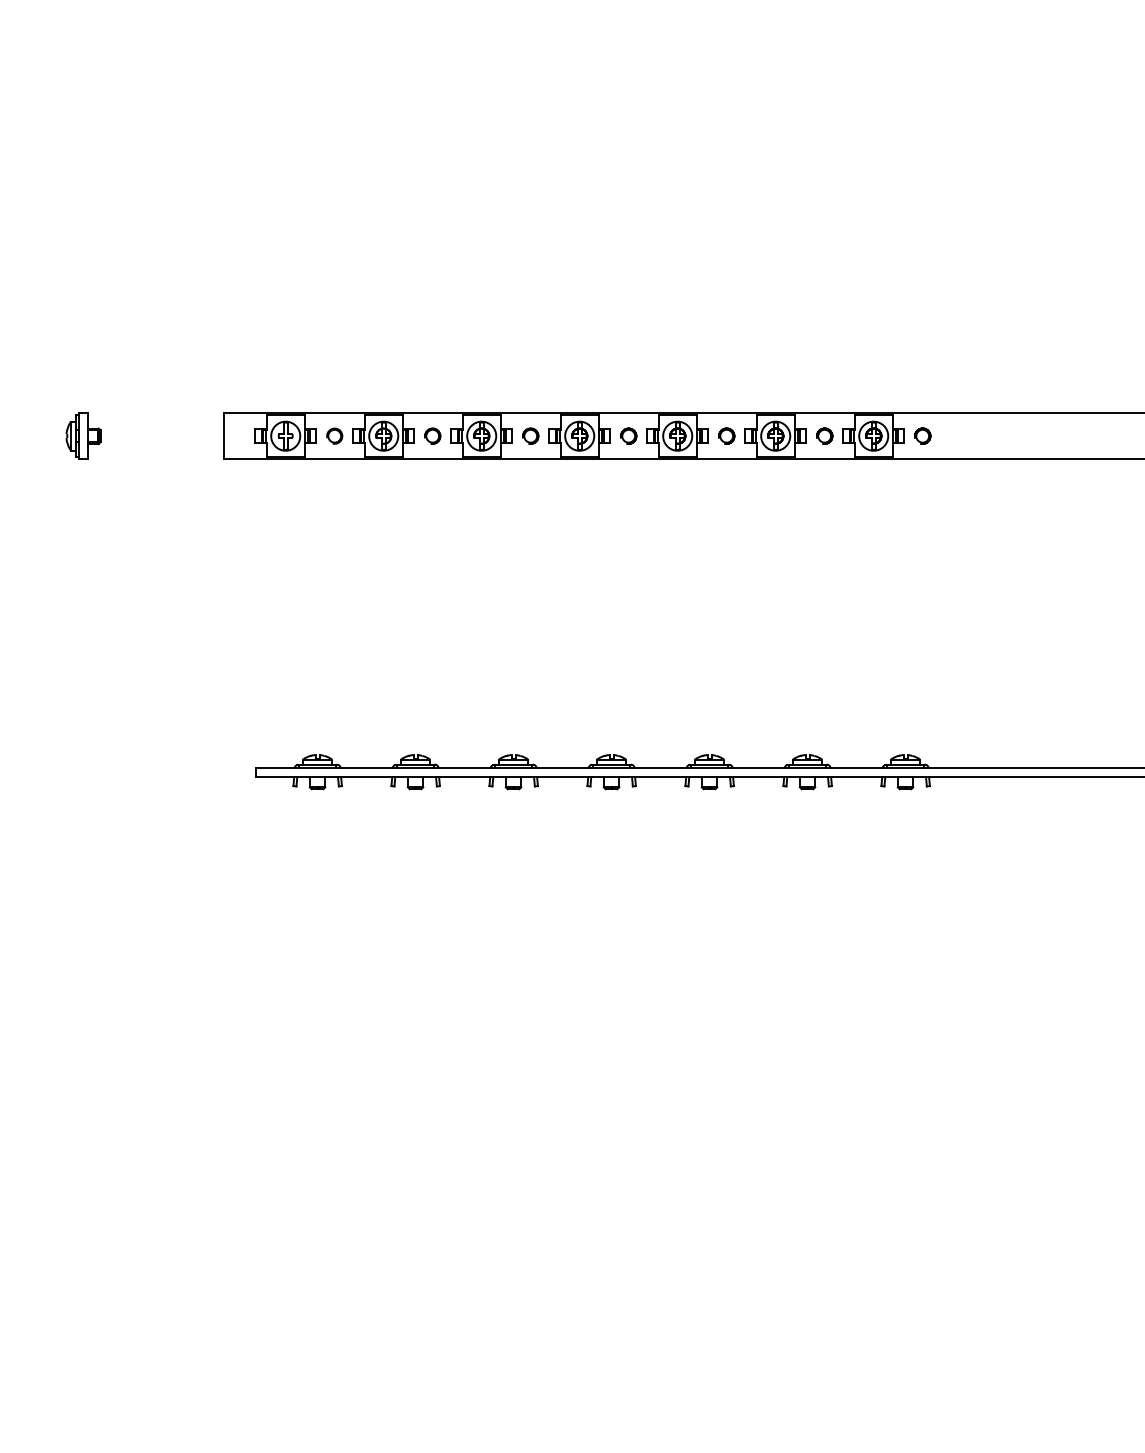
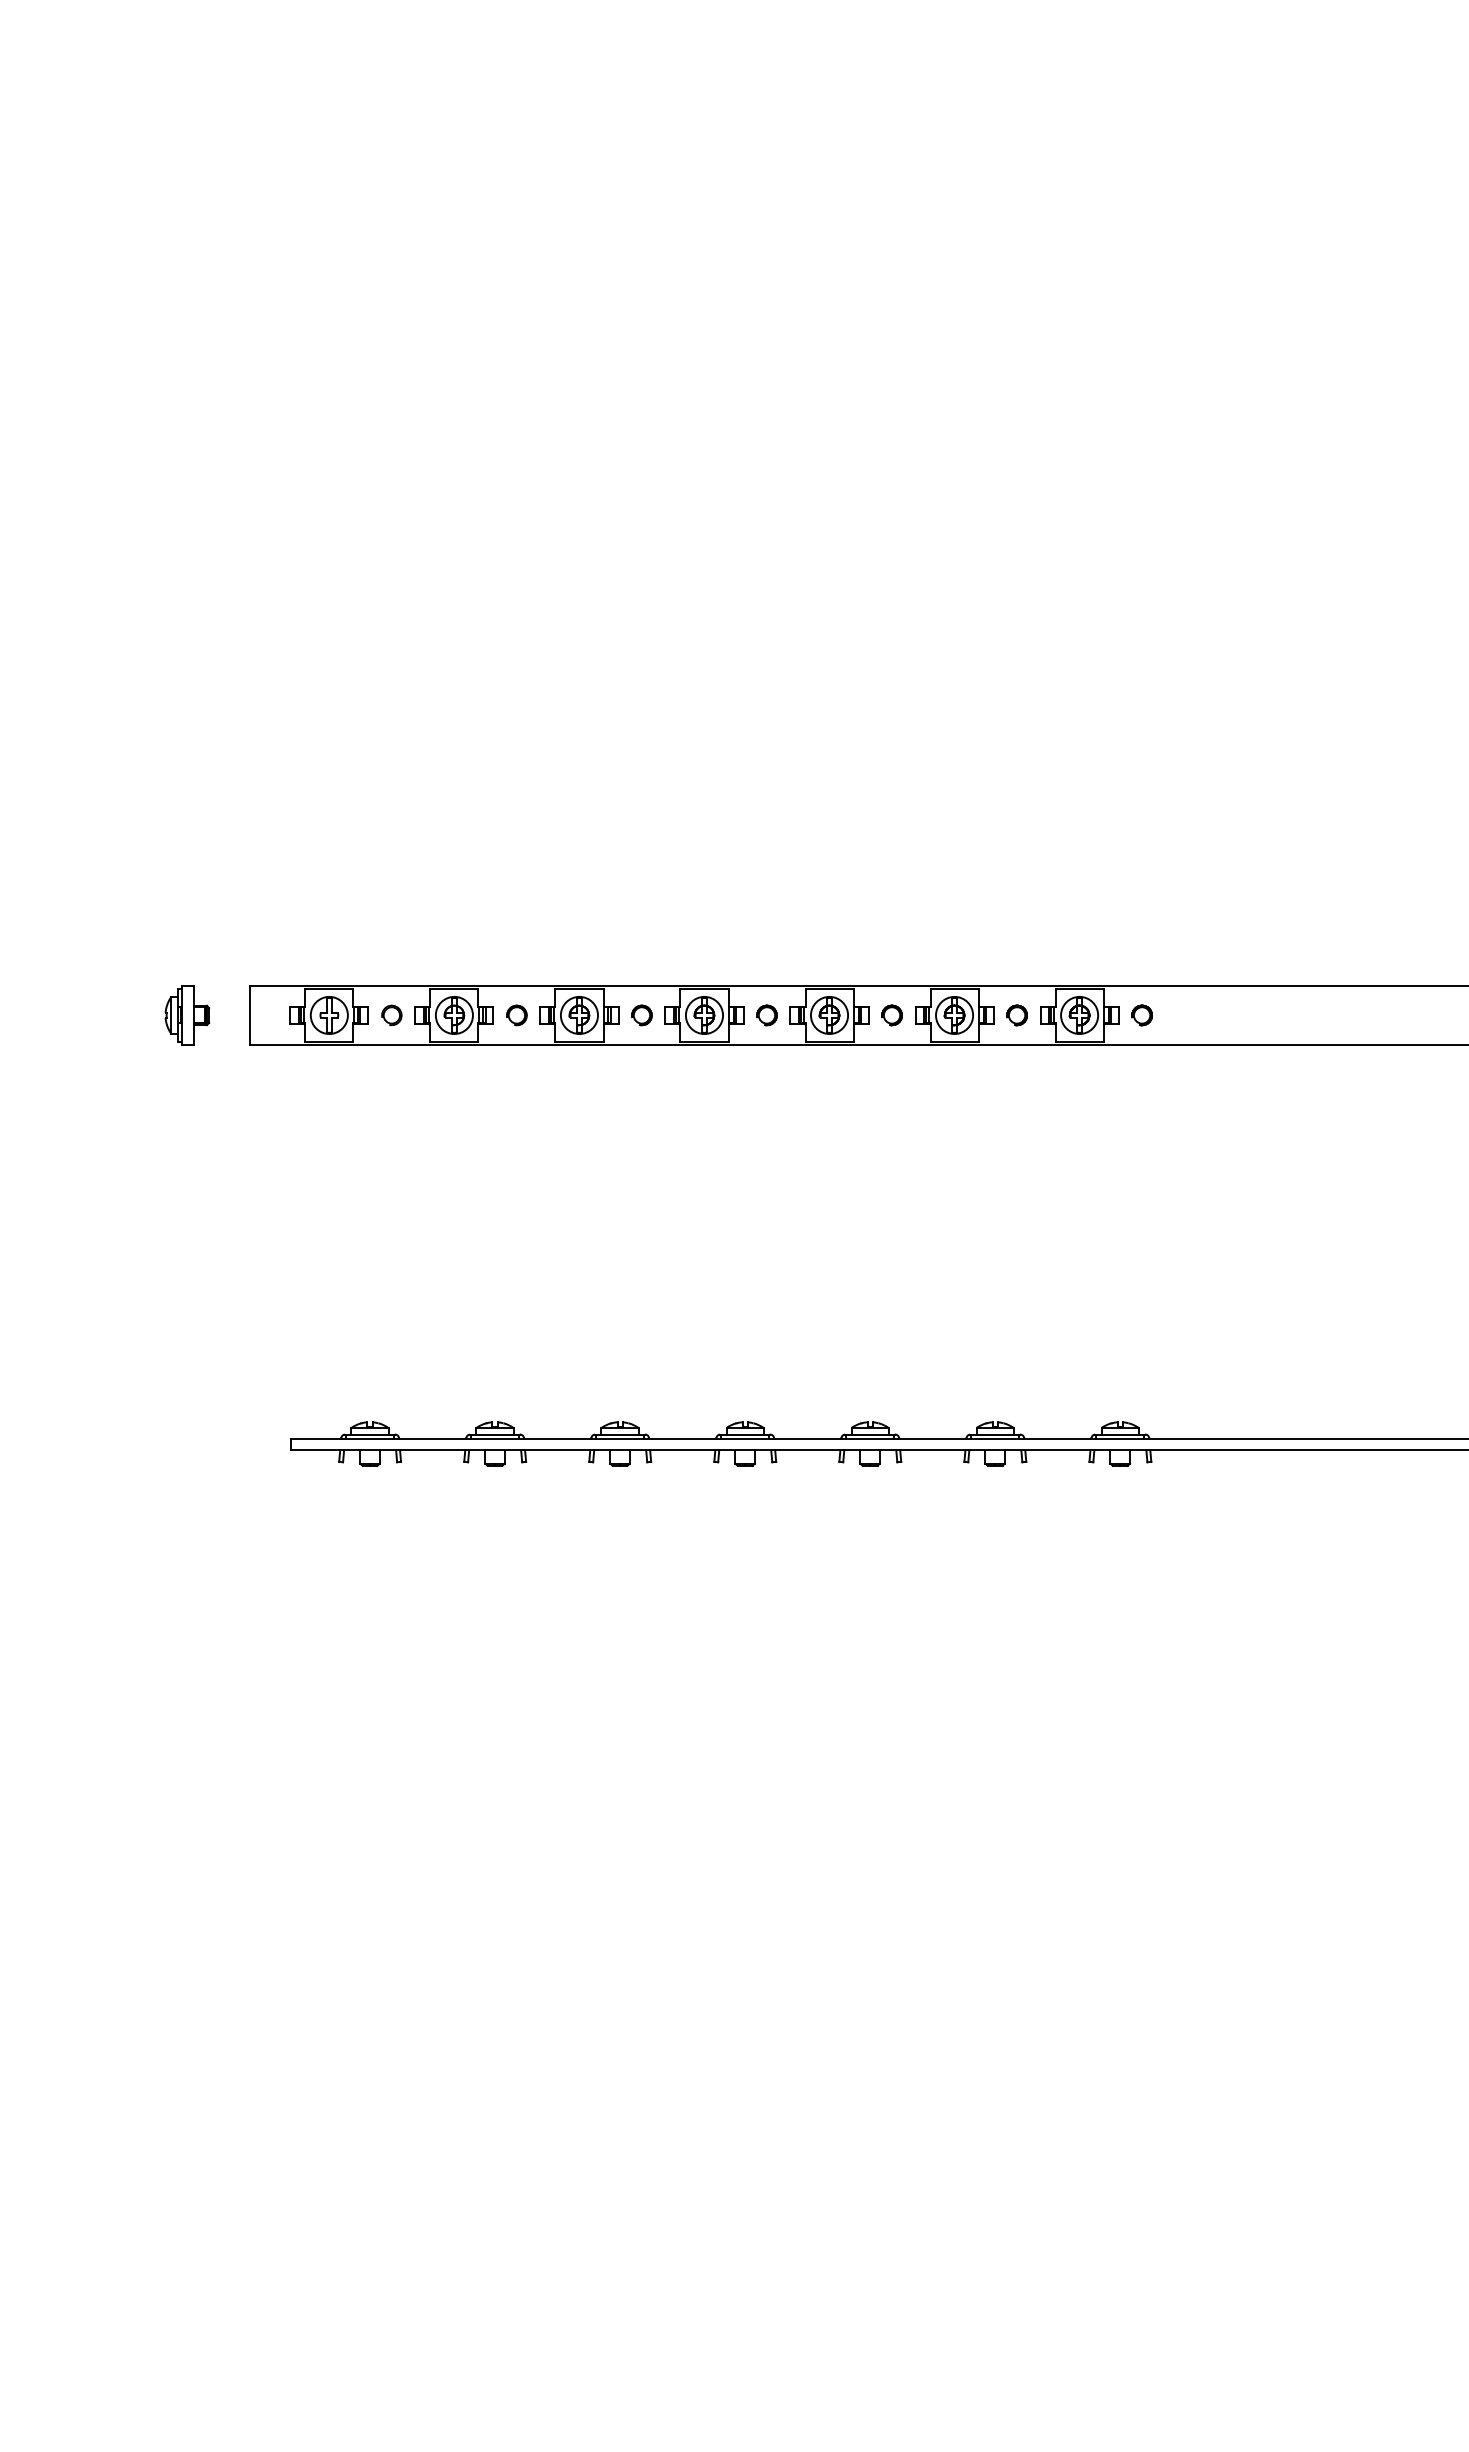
part: (83, 436) -> (187, 1015), moved

